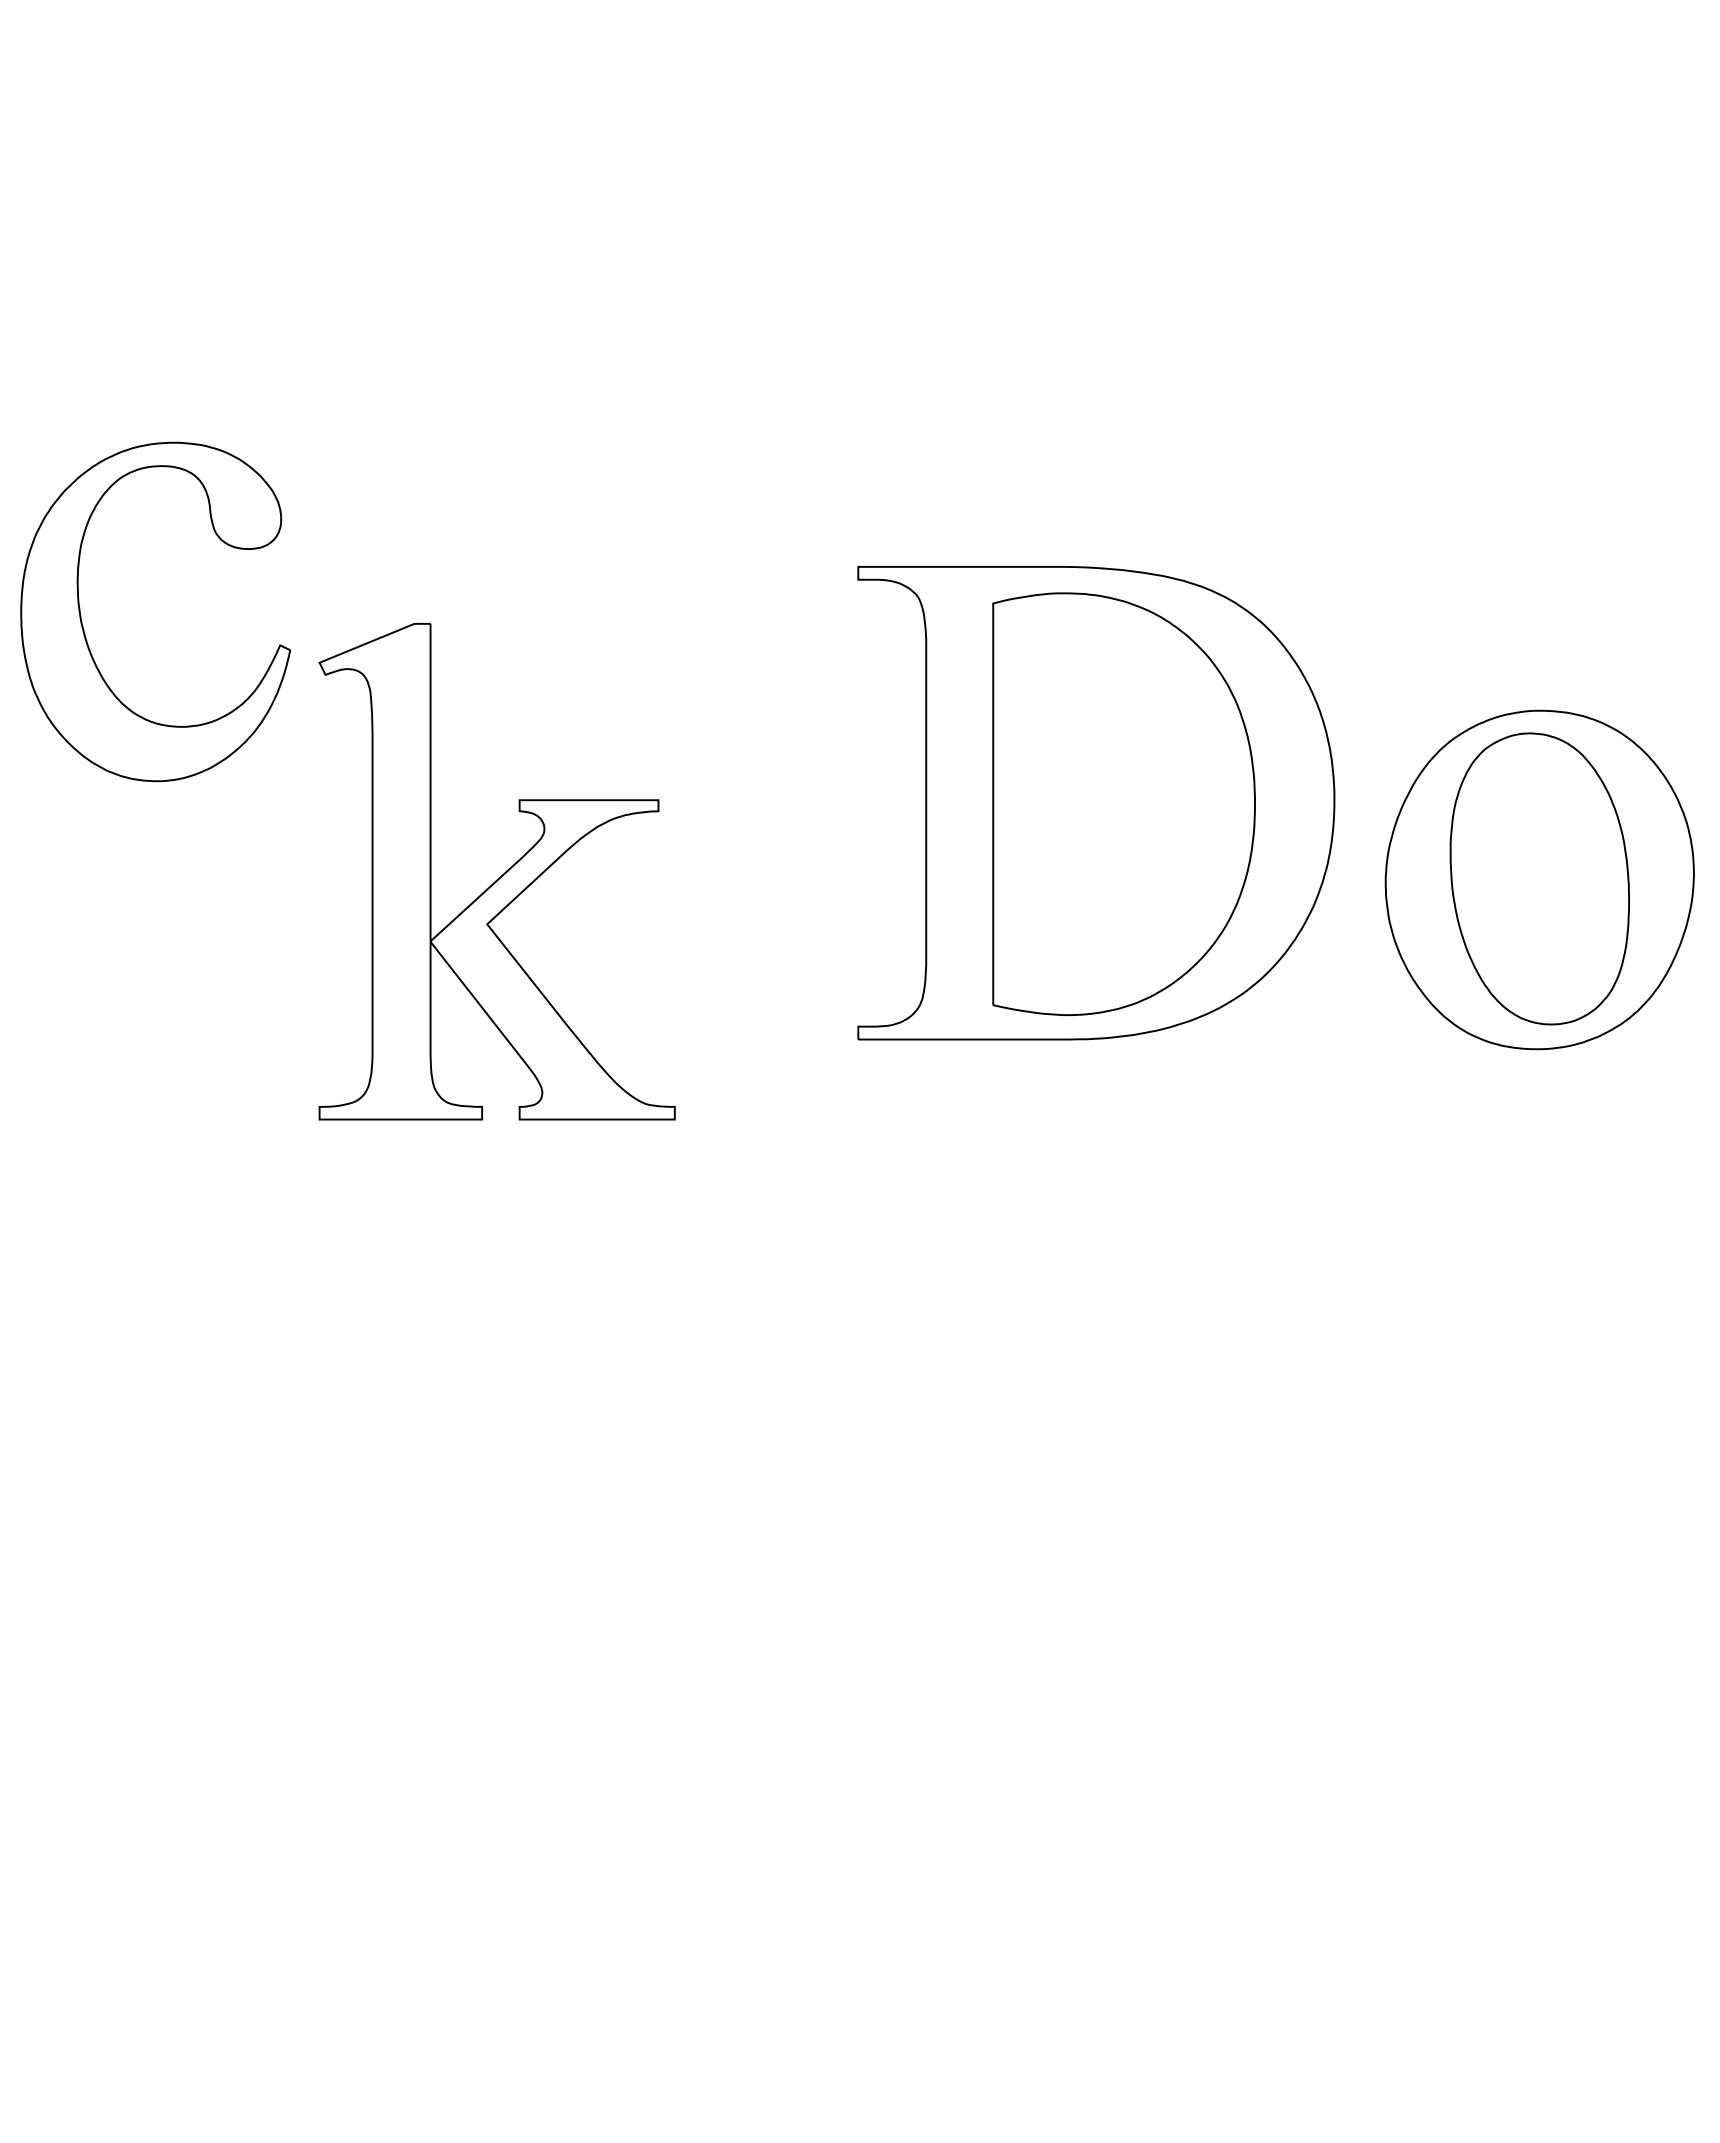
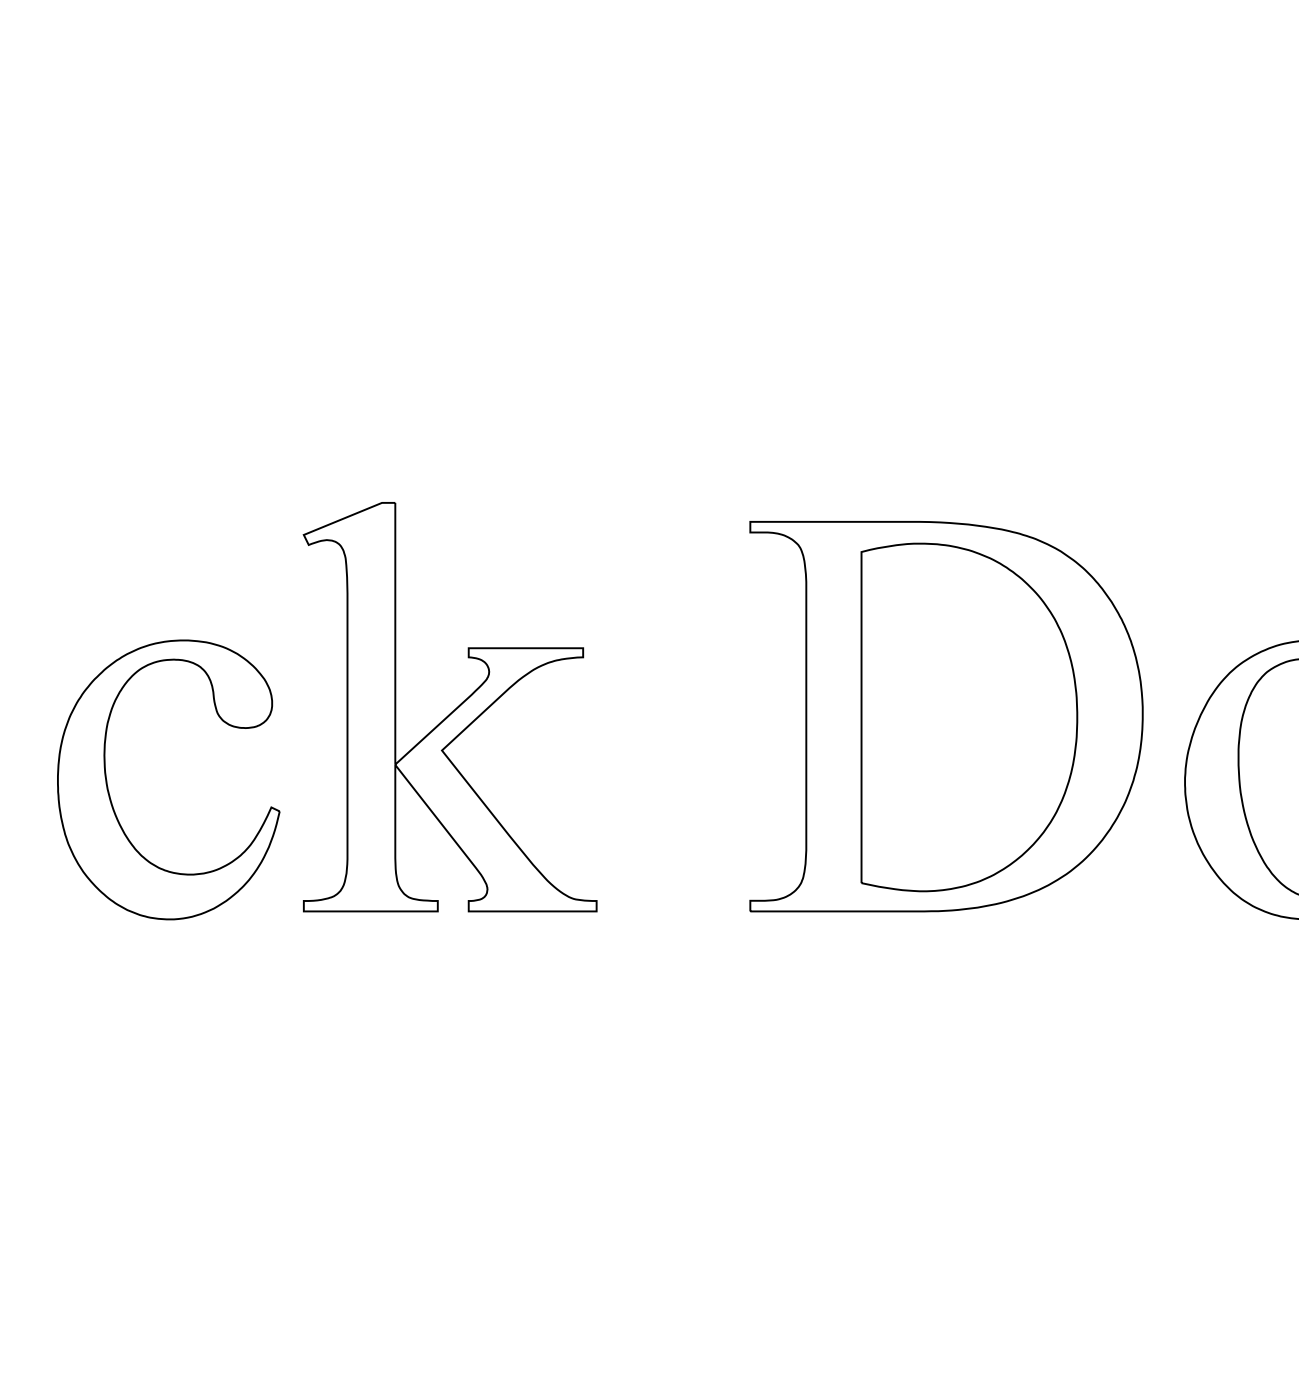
part: (84, 629) -> (110, 794), moved
part: (501, 875) -> (453, 710), moved

